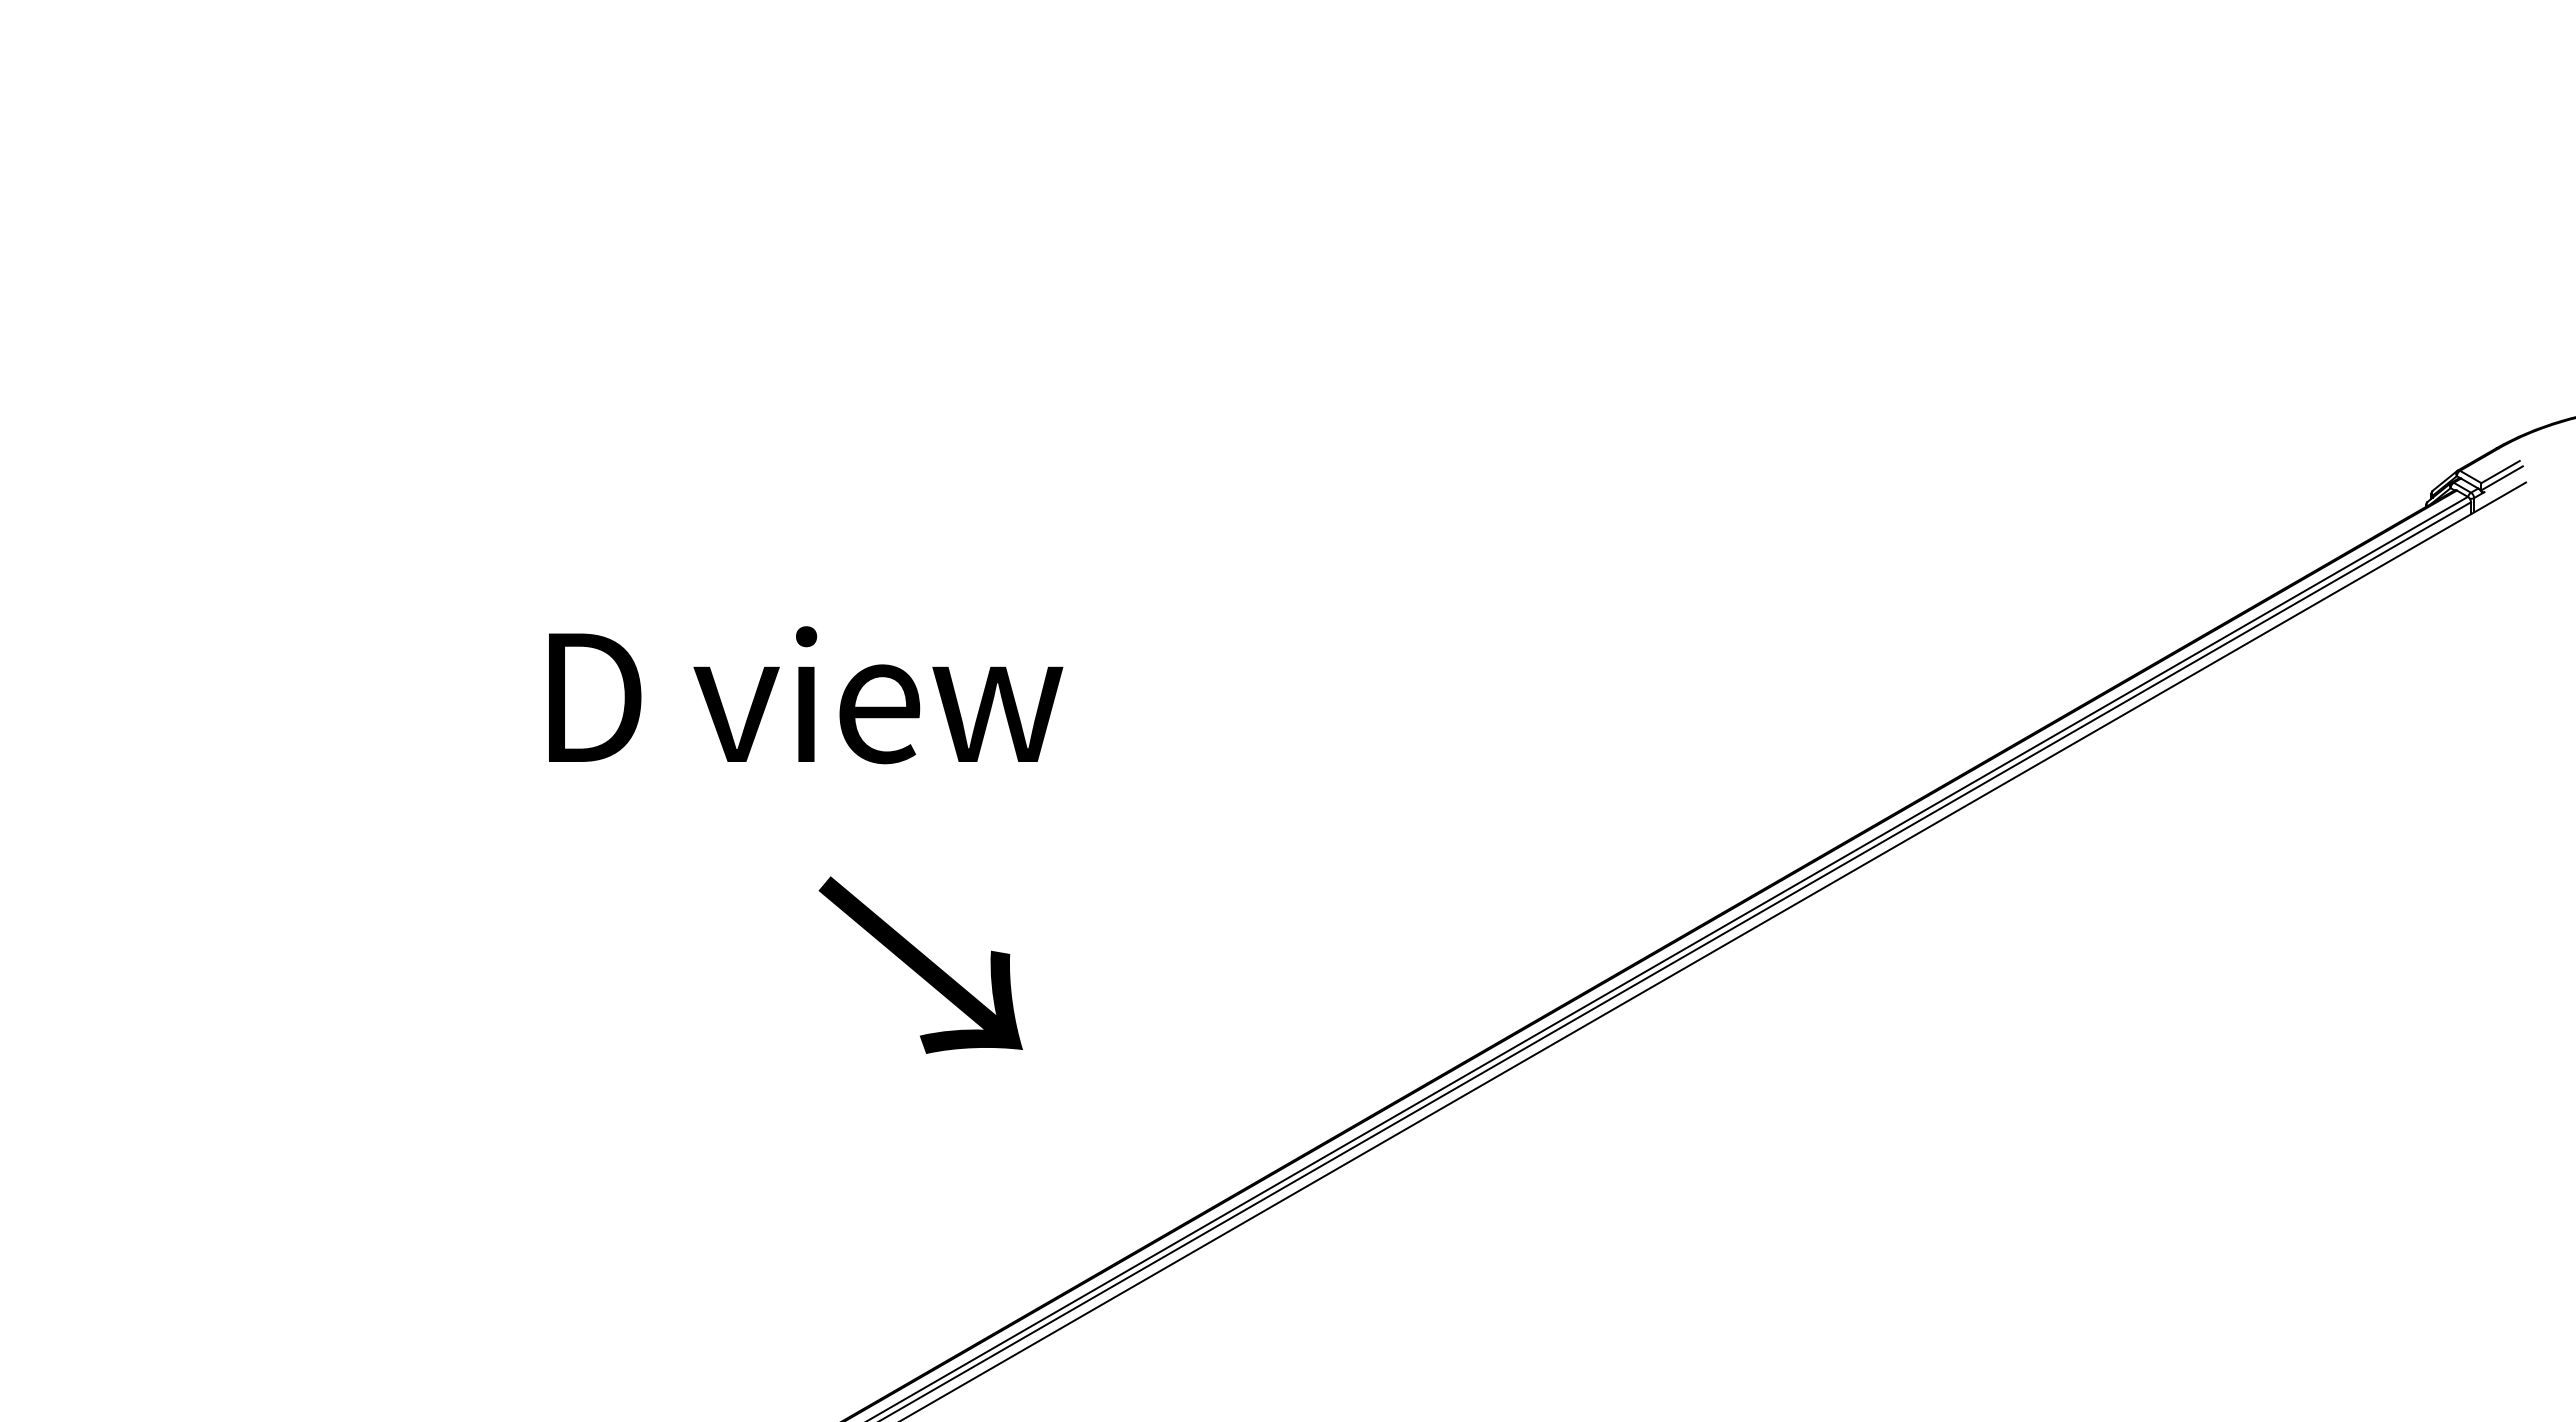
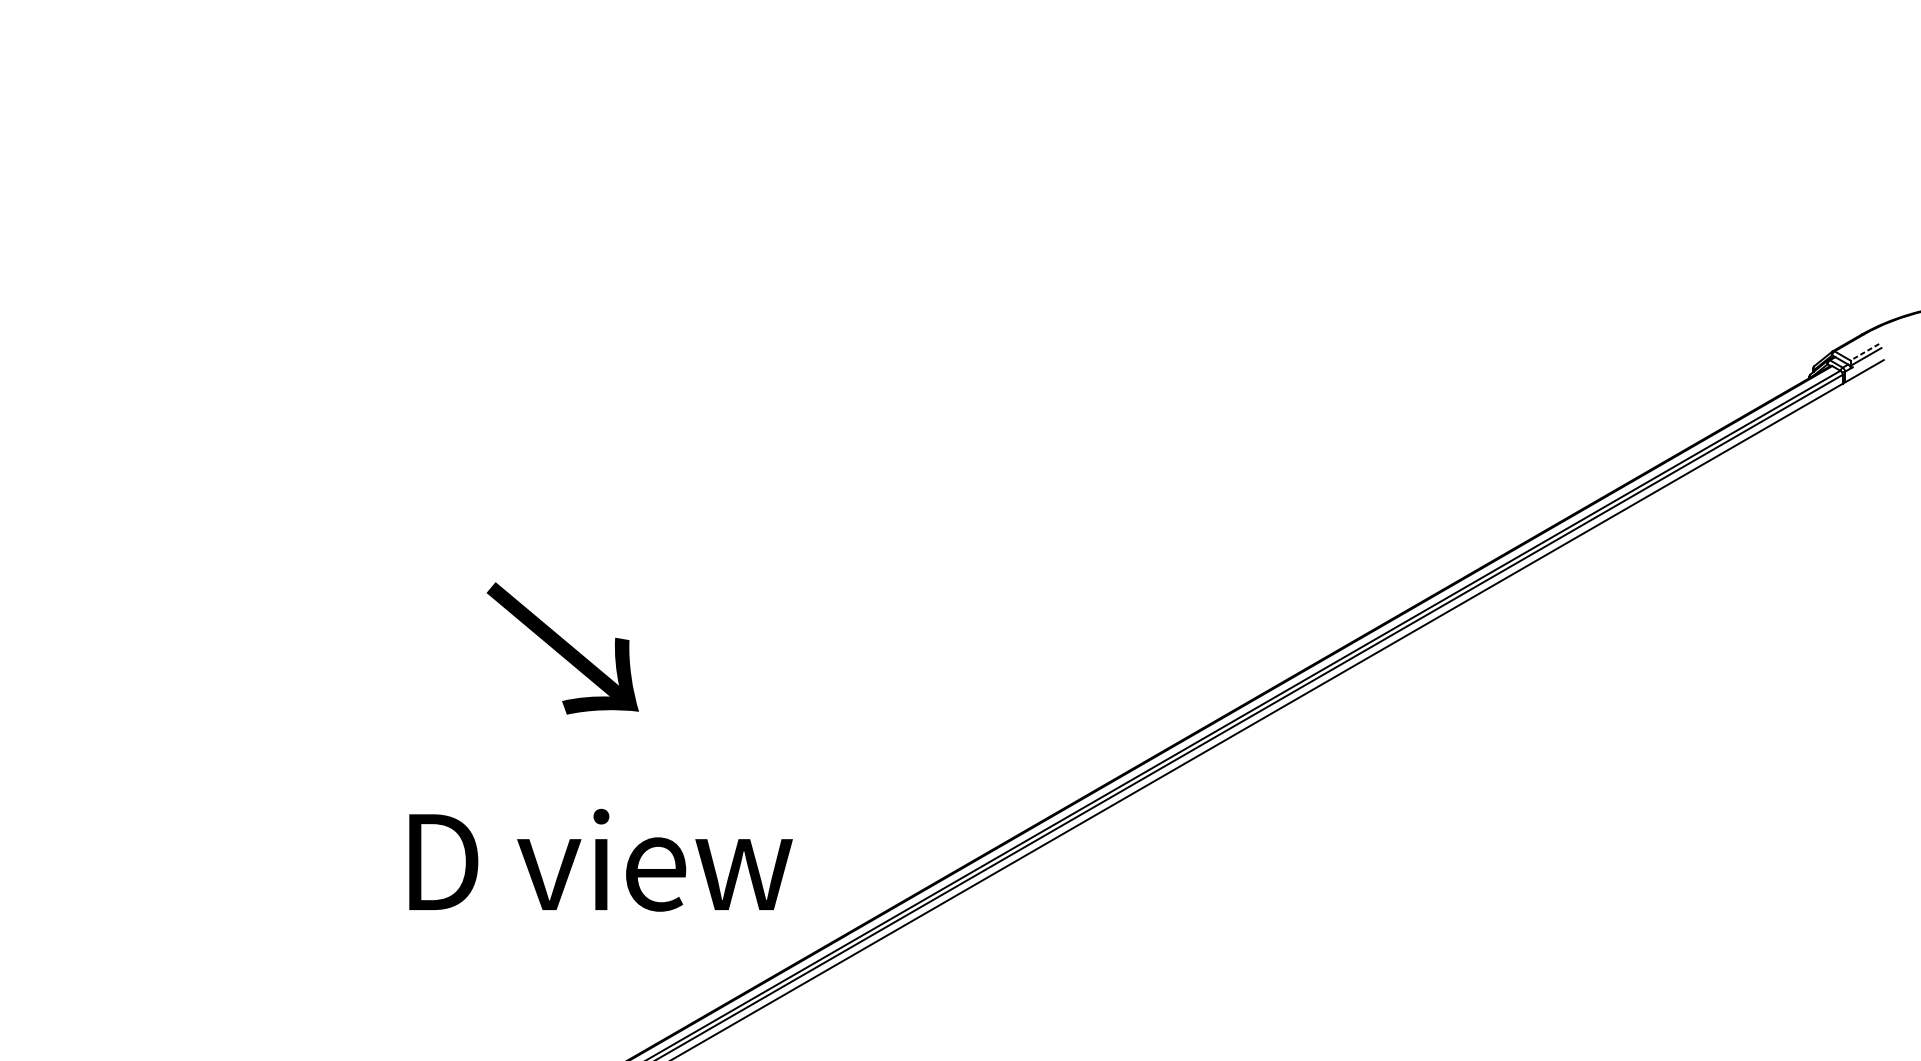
line: (2500, 472) -> (1864, 352), solid -> dashed
text: (806, 695) -> (601, 860), moved
text: (920, 964) -> (562, 647), moved

